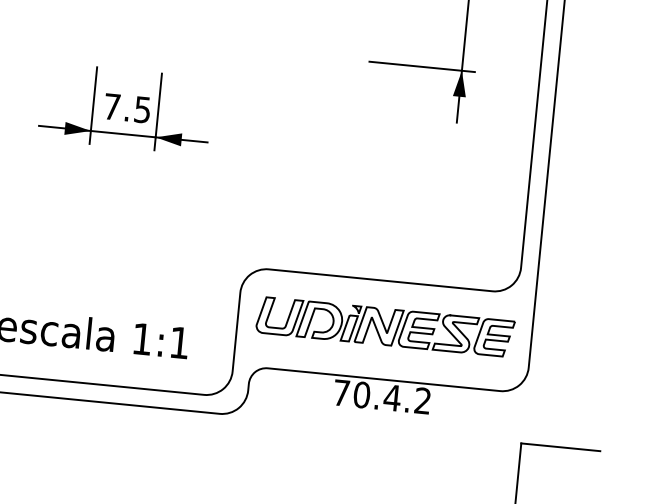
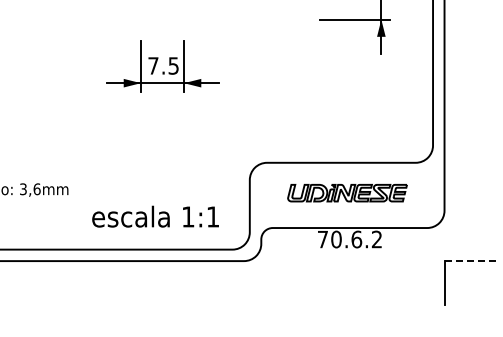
part: (385, 325) -> (347, 192), size x0.7
text: (392, 397) -> (356, 239), 70.4.2 -> 70.6.2
line: (561, 447) -> (471, 261), solid -> dashed

